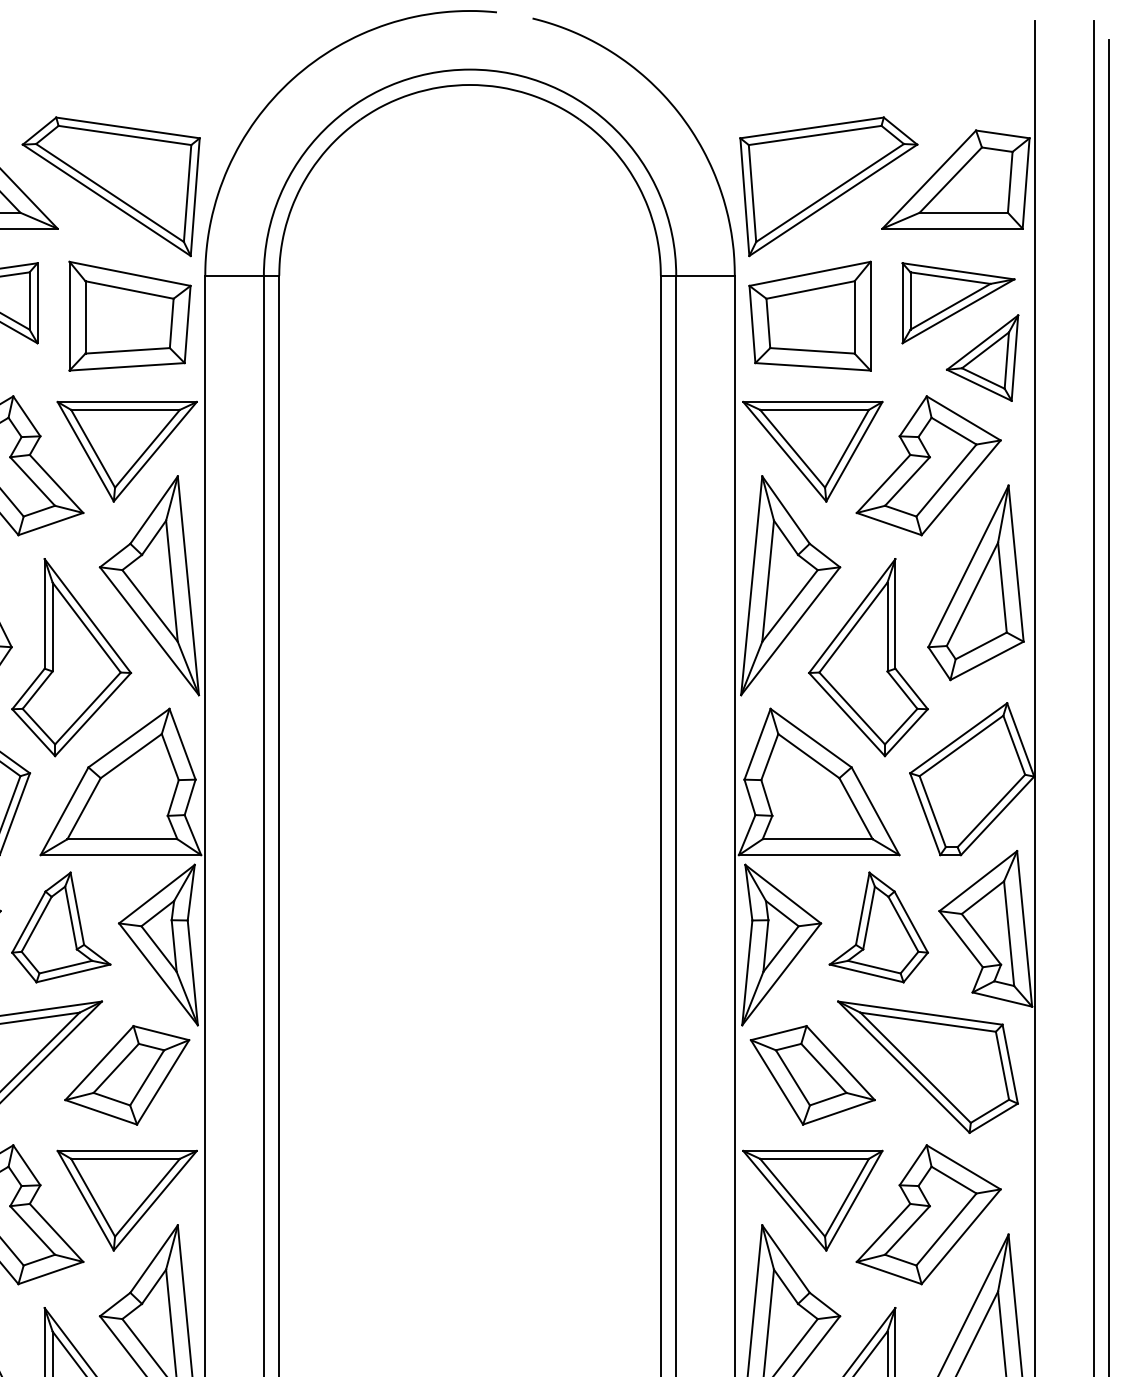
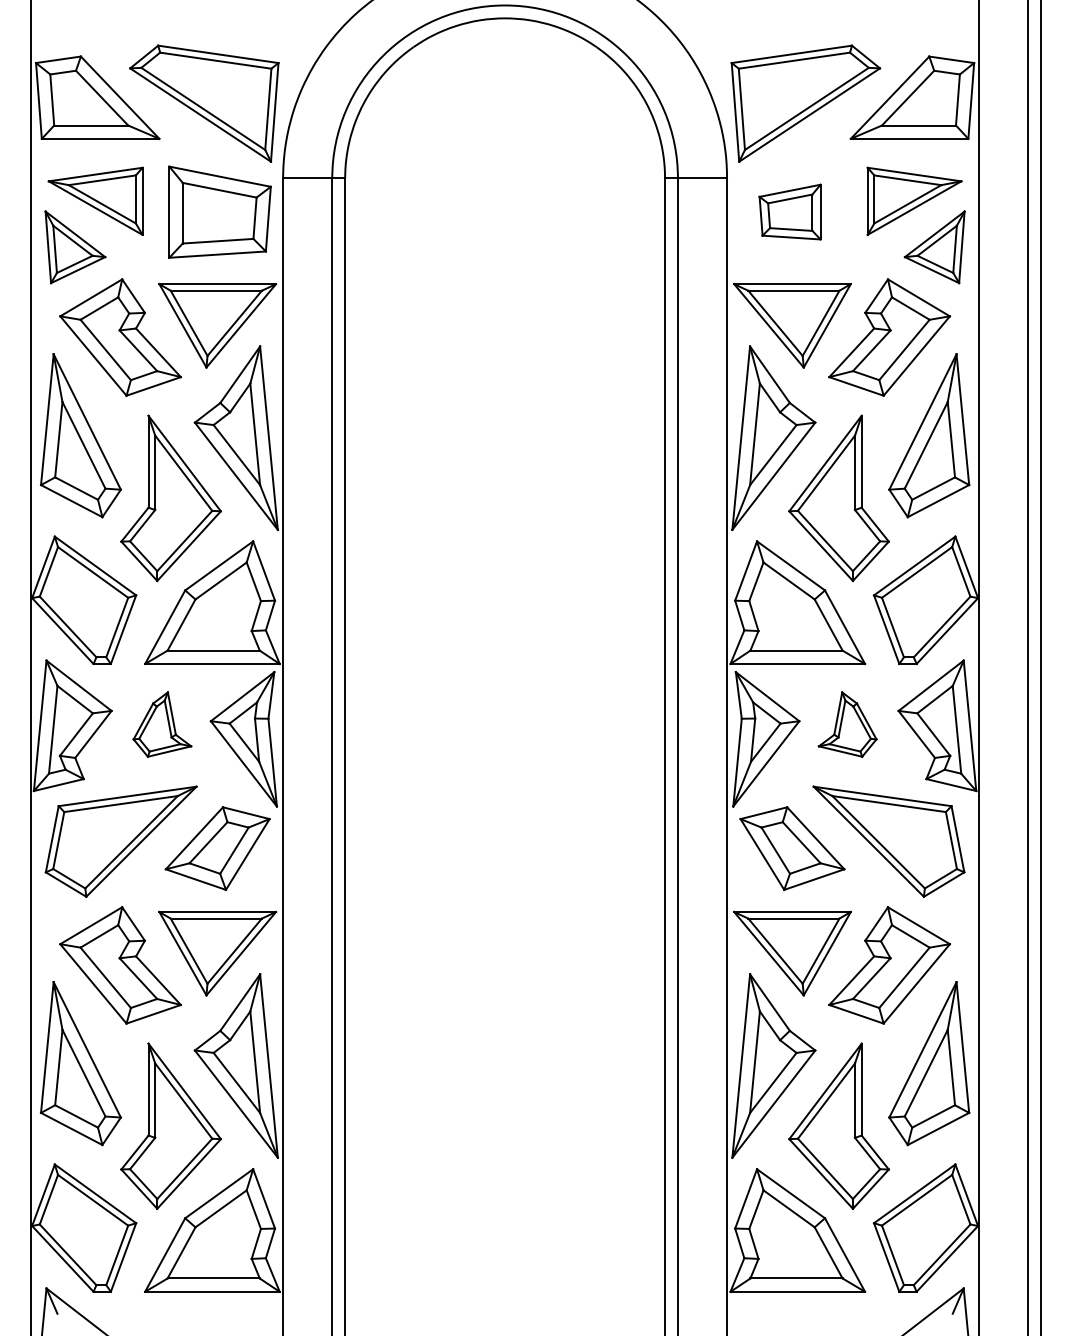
part: (809, 315) -> (789, 211), size x0.6
part: (61, 927) -> (162, 724), size x0.7
part: (878, 927) -> (847, 724), size x0.7

